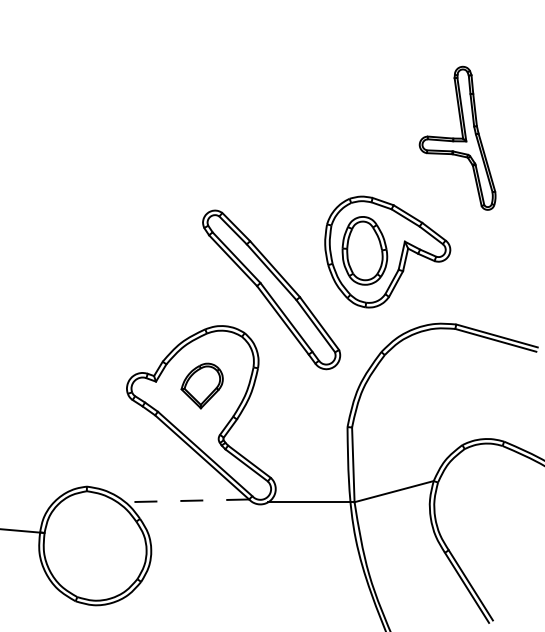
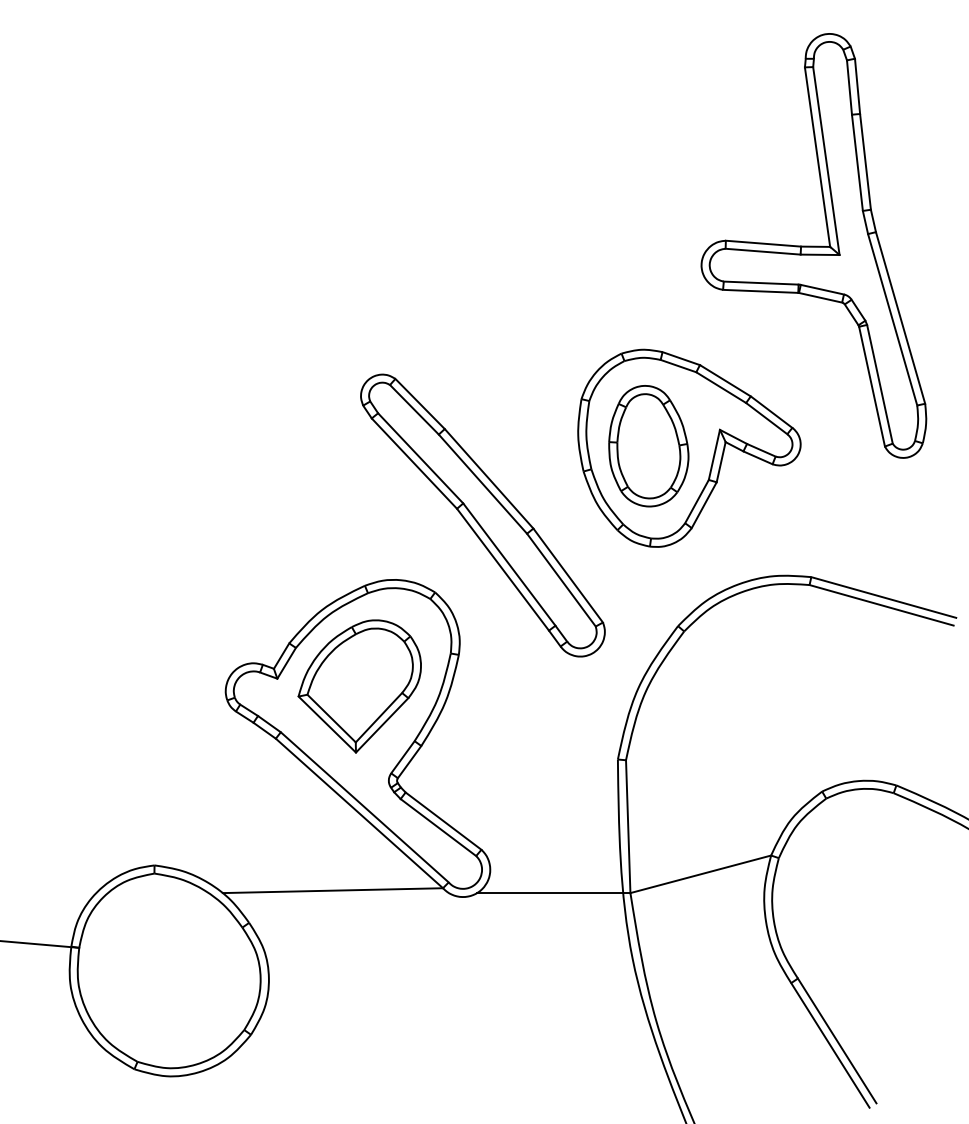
part: (457, 138) -> (813, 246), size x1.67
part: (201, 385) -> (358, 685), size x1.67
line: (187, 500) -> (333, 890), dashed -> solid

